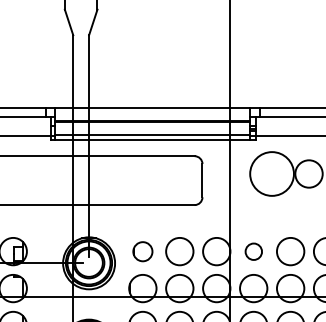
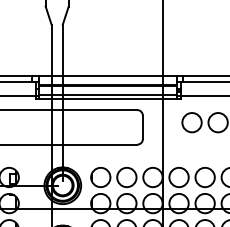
circle: (271, 173) -> (191, 122), size x0.62
circle: (142, 251) -> (100, 177), size x1.43
circle: (253, 251) -> (178, 177), size x1.67

